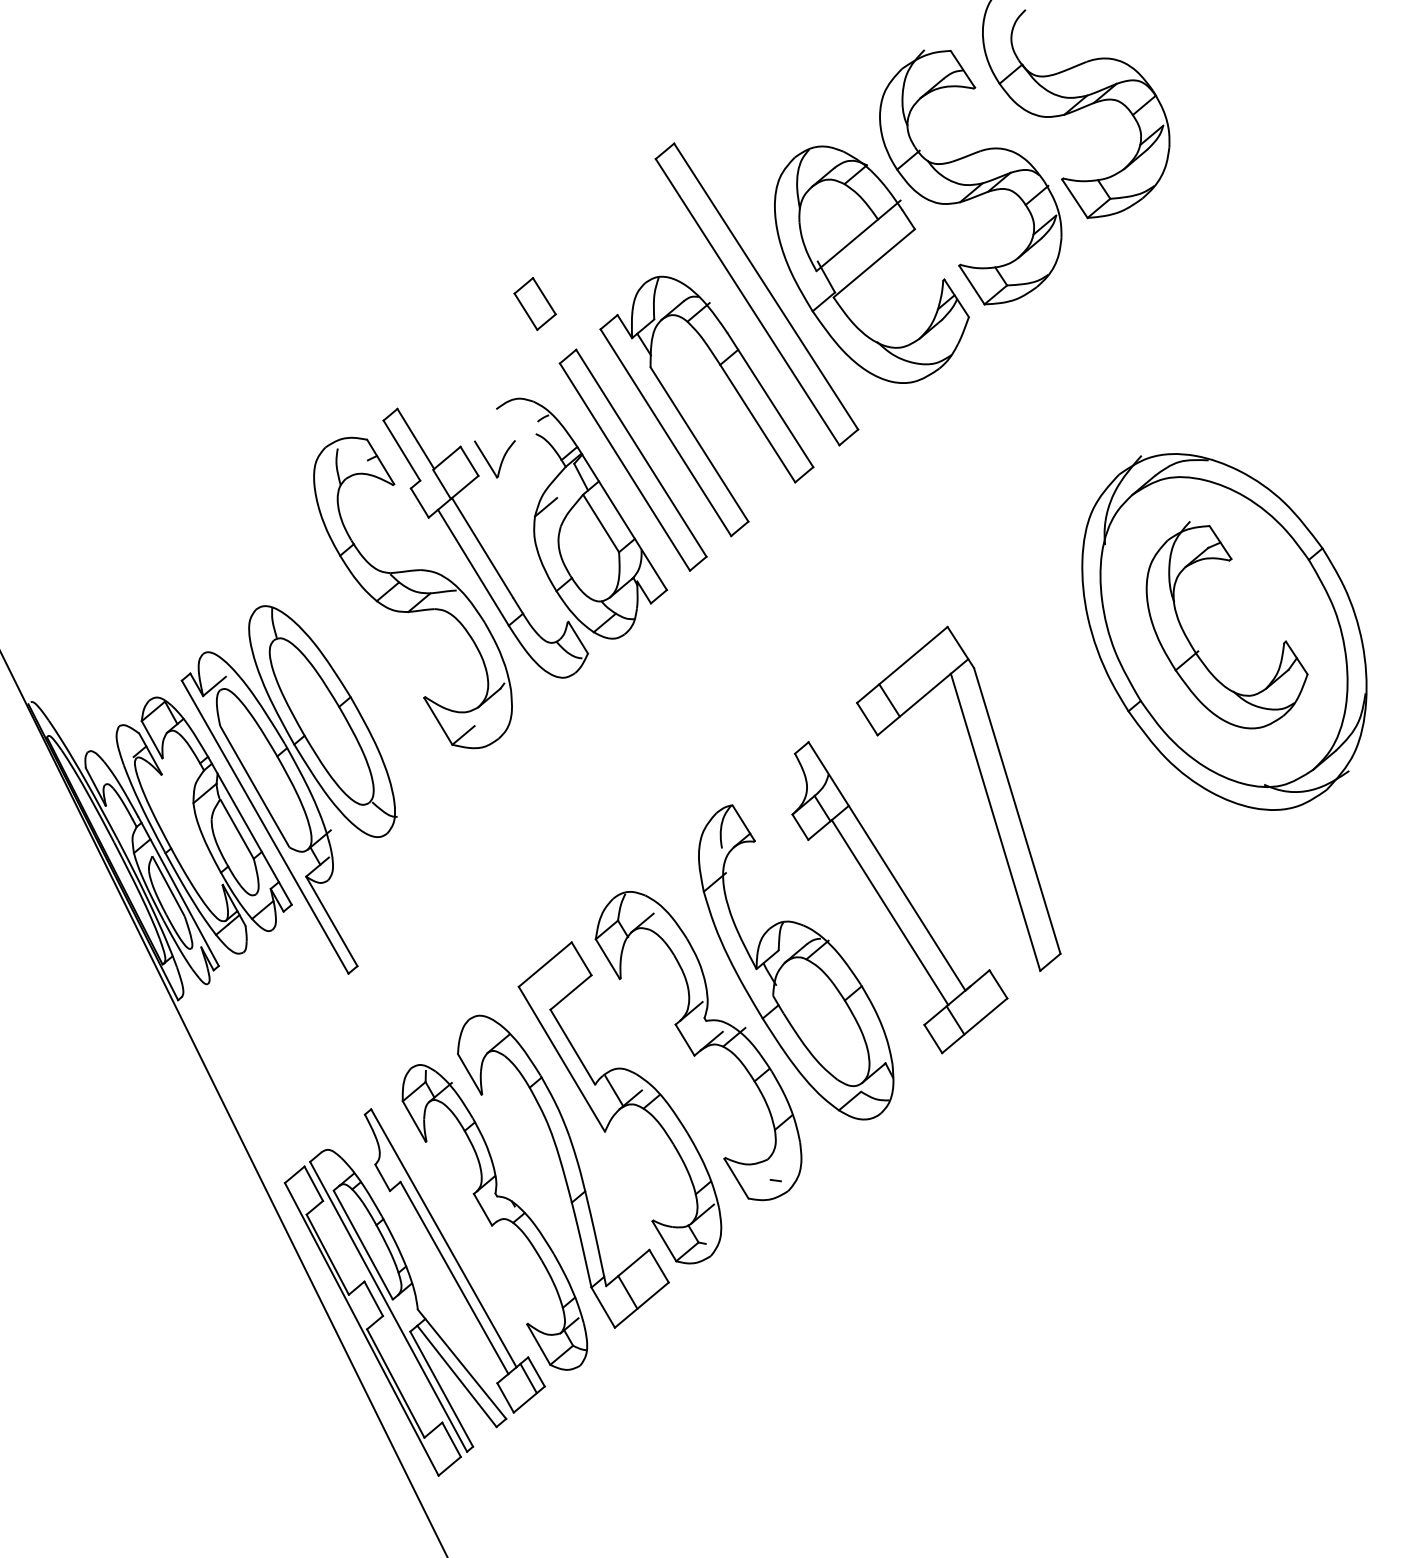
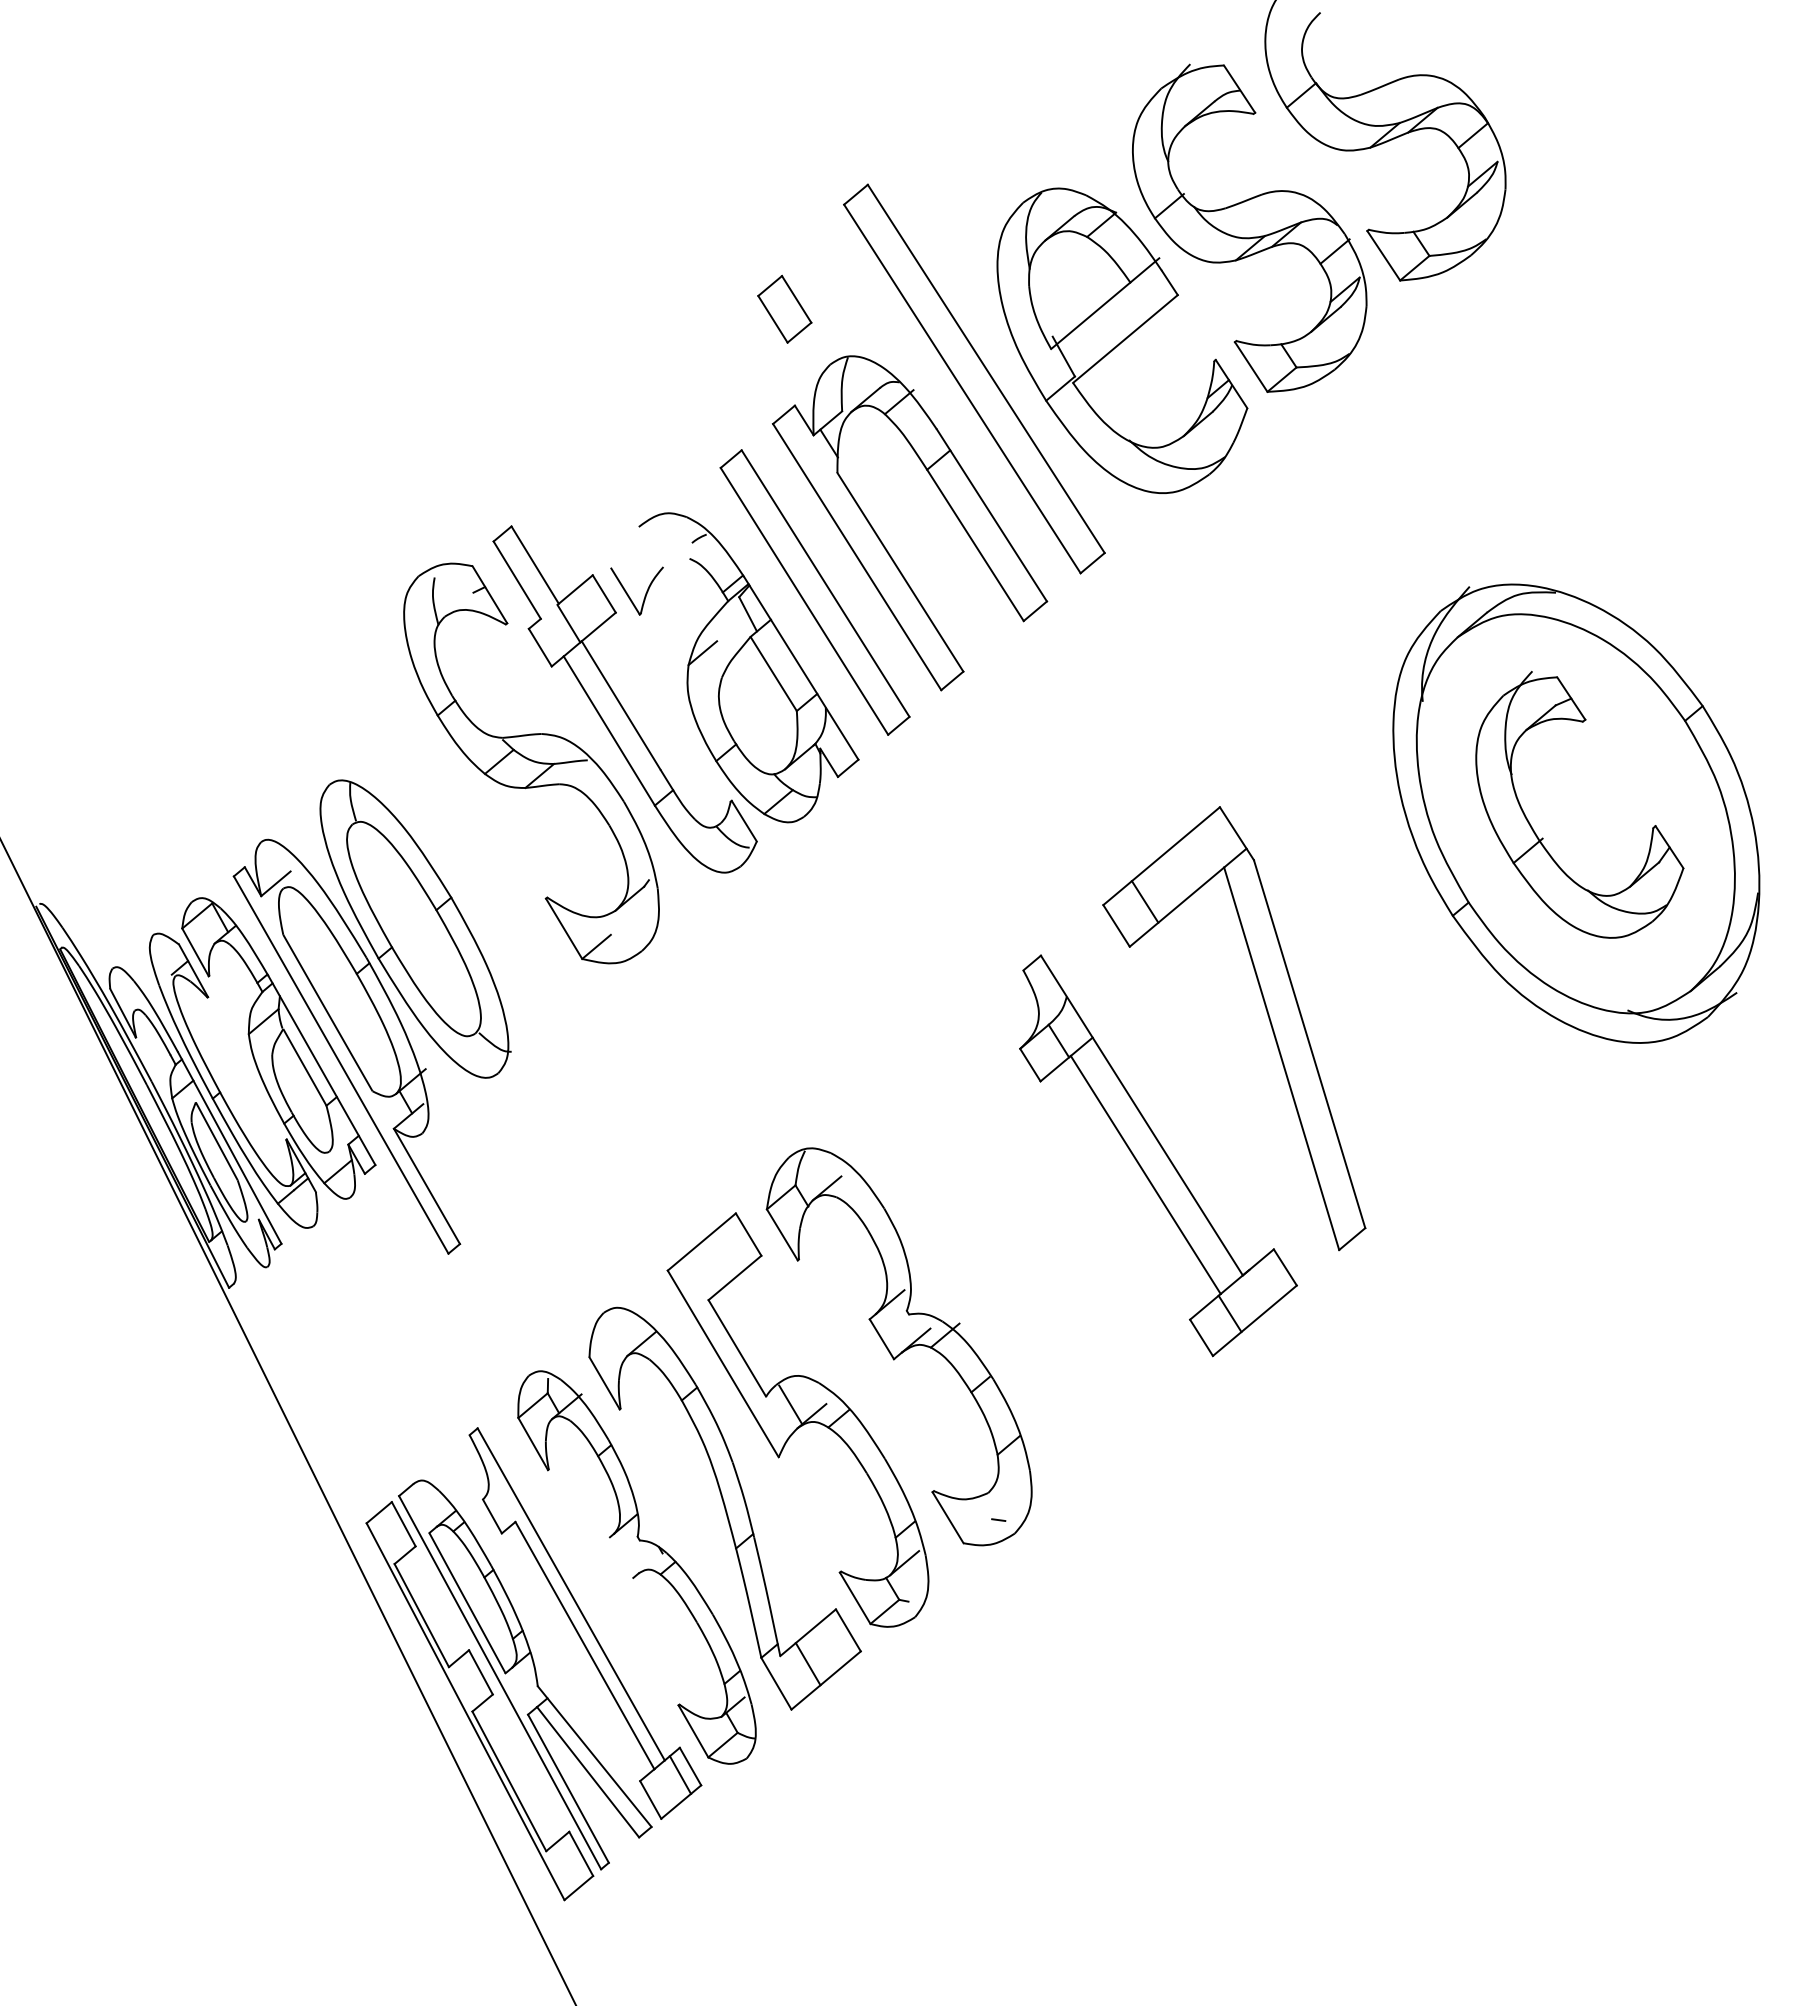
part: (534, 303) -> (784, 308), moved
part: (795, 961) -> (1024, 1238), removed
line: (482, 1209) -> (621, 1557), removed

